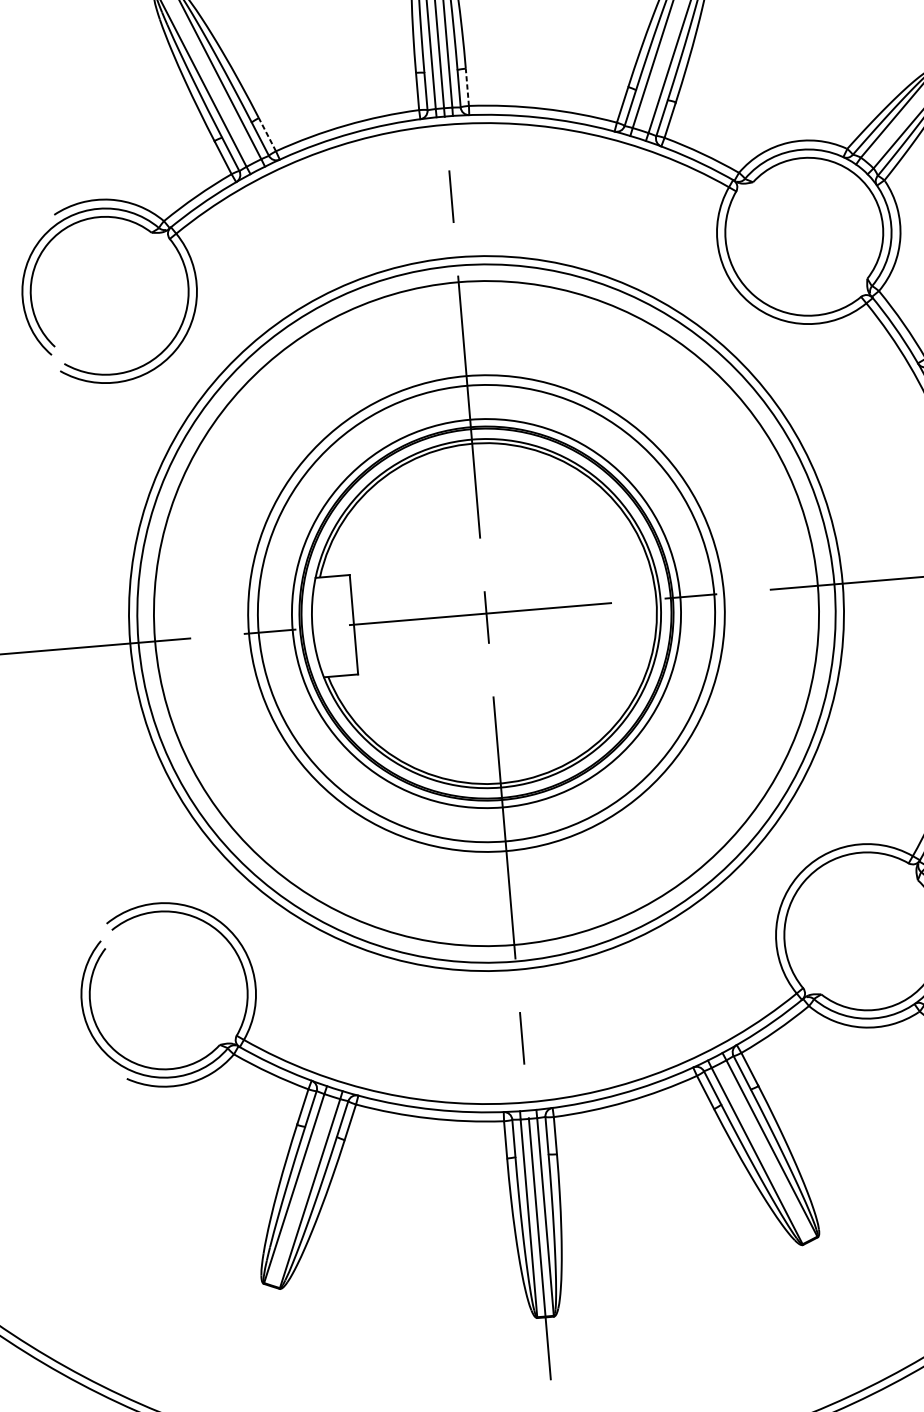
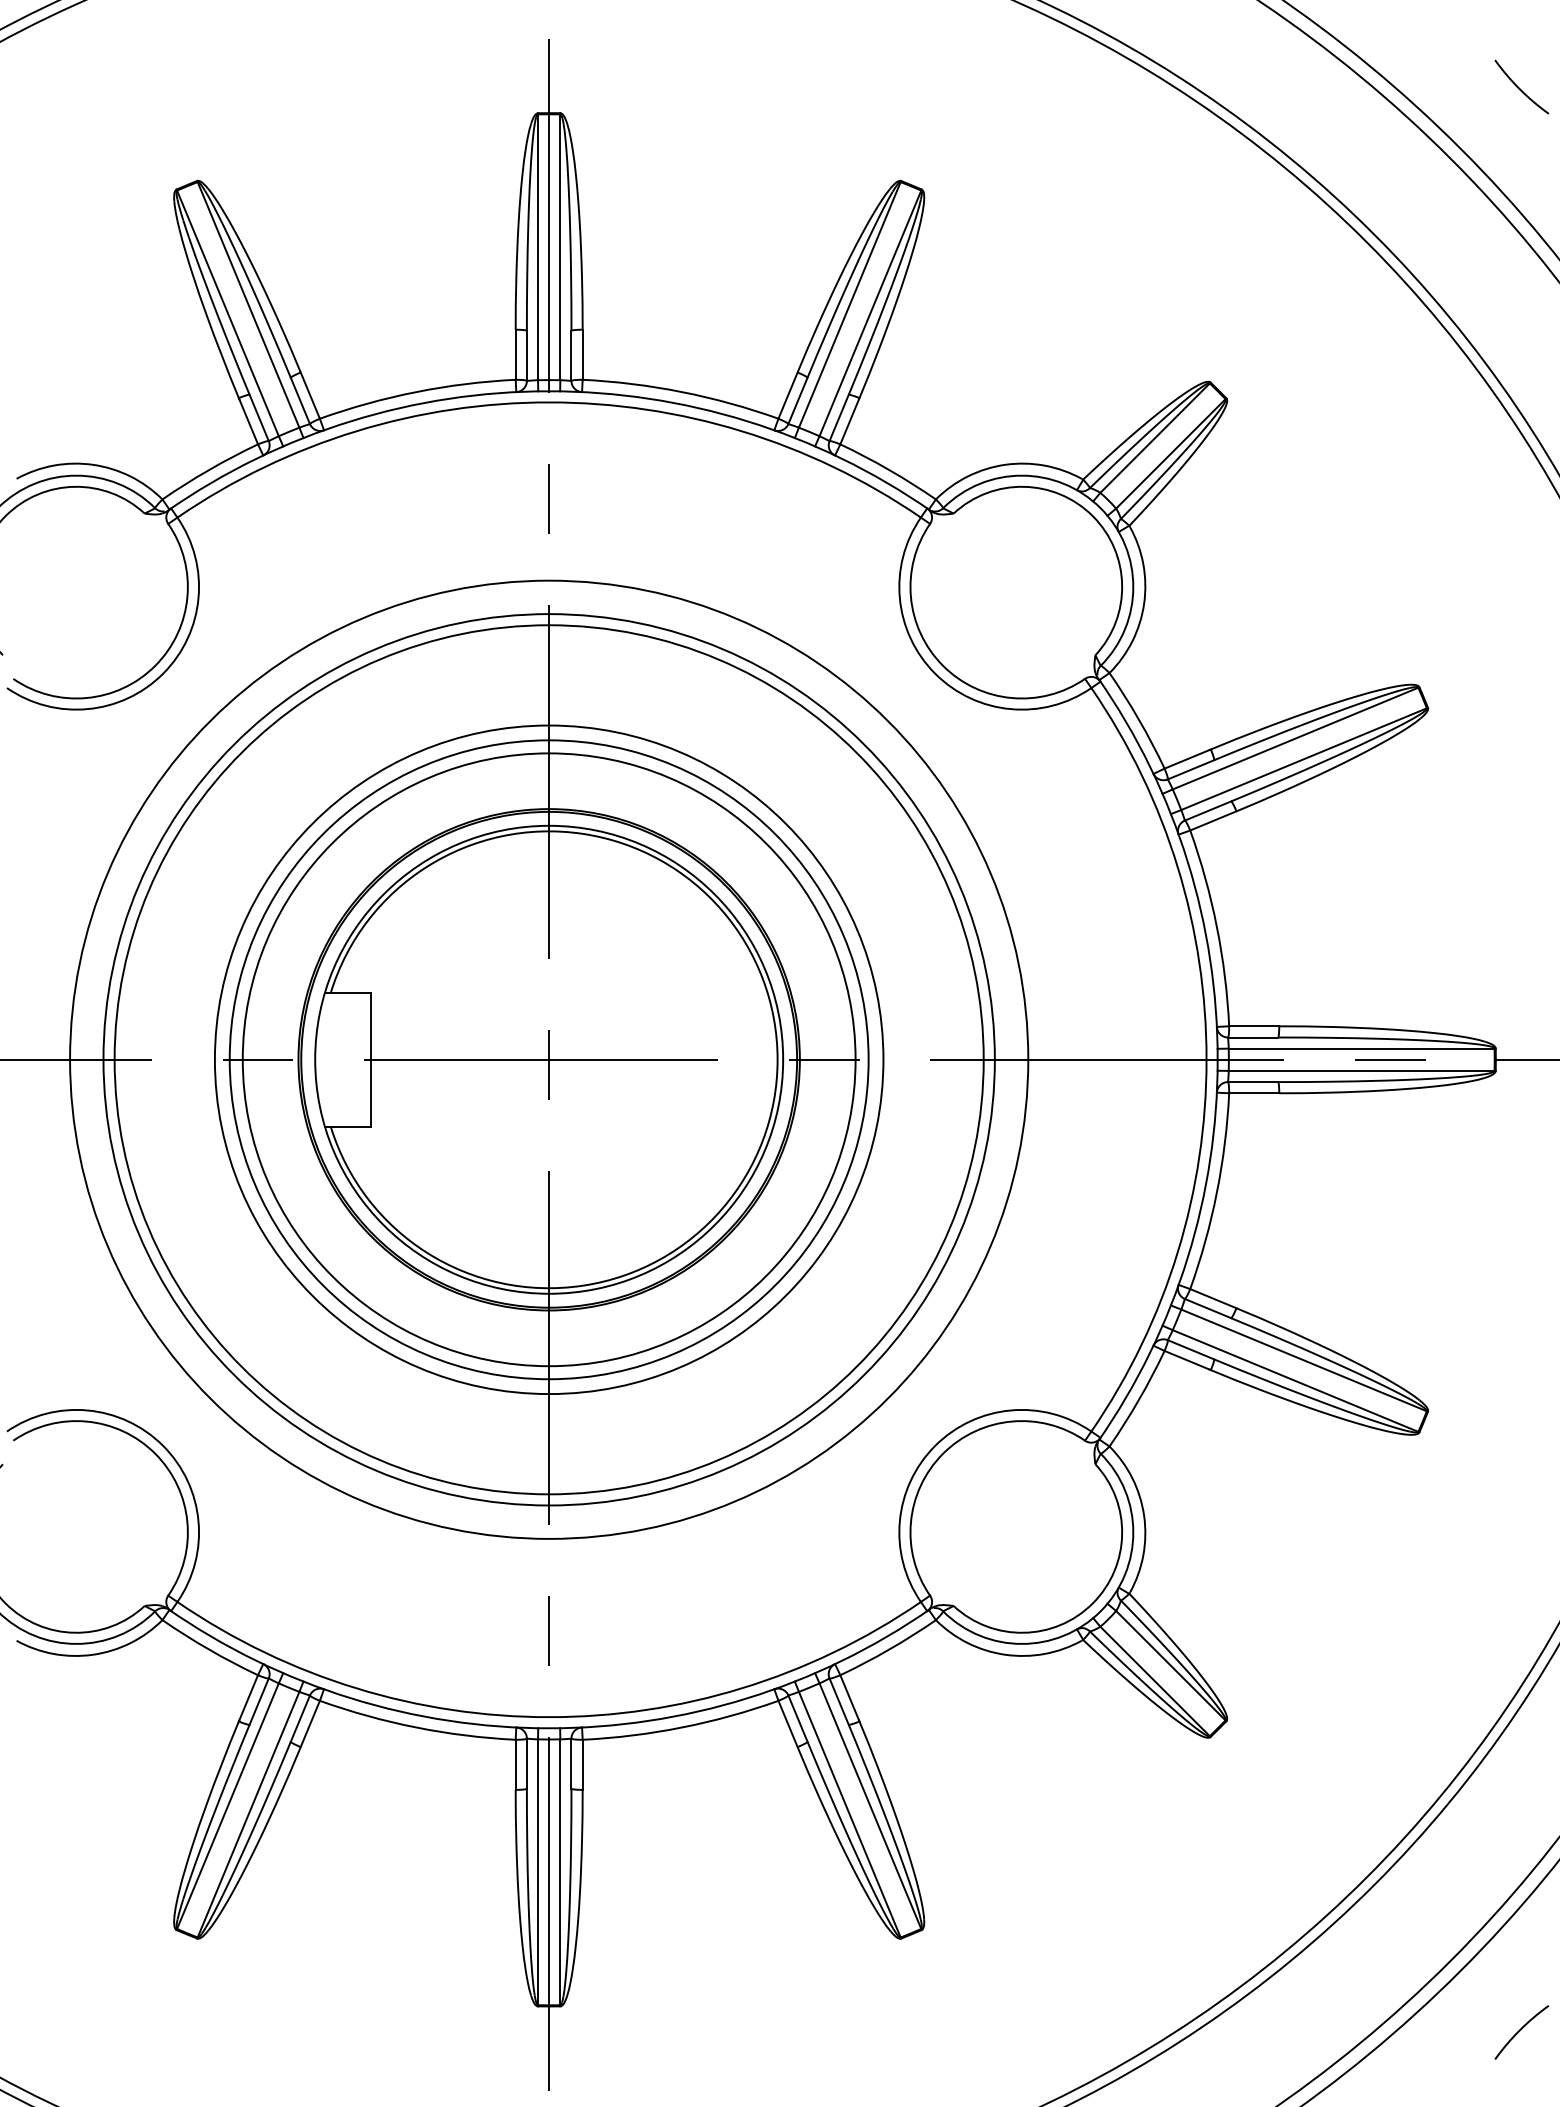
line: (467, 87) -> (582, 354), dashed -> solid
line: (267, 134) -> (310, 395), dashed -> solid
circle: (485, 613) -> (548, 1059), size x0.71
circle: (485, 613) -> (548, 1059), size x1.67

